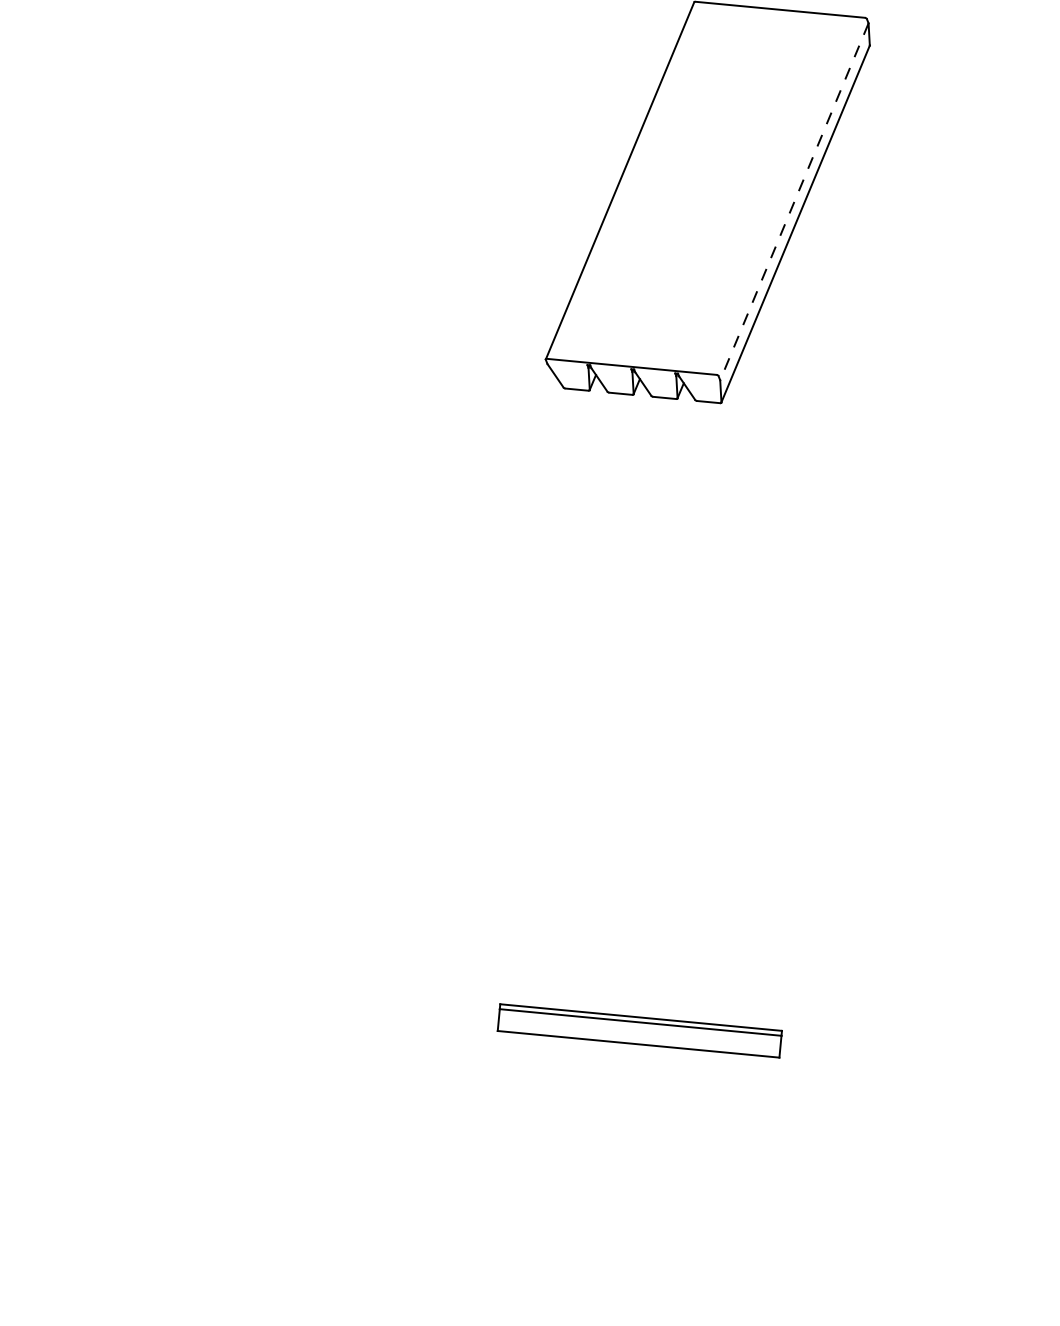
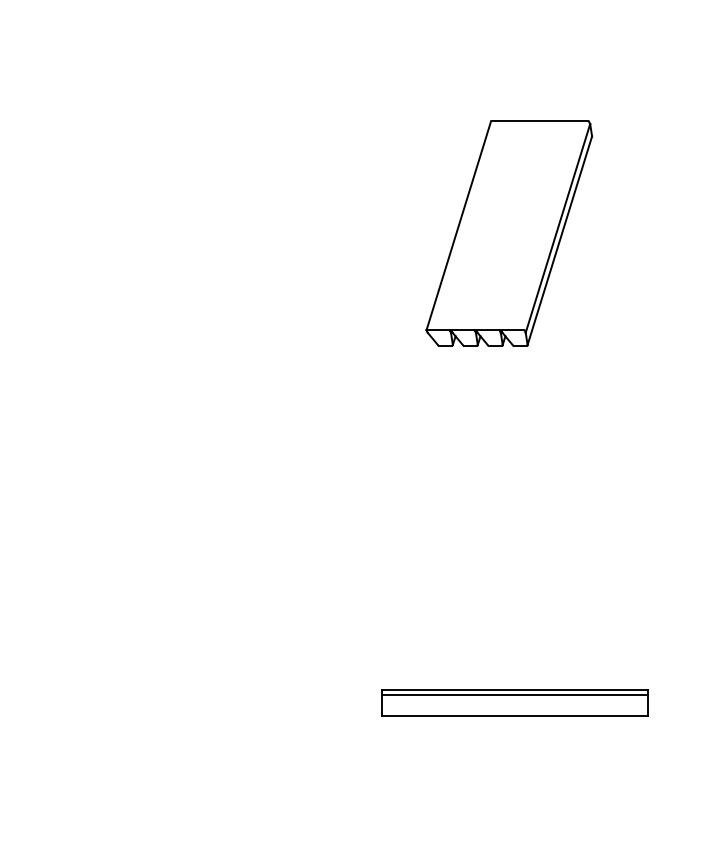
line: (793, 201) -> (557, 228), dashed -> solid
part: (638, 1030) -> (514, 702), size x1.67

